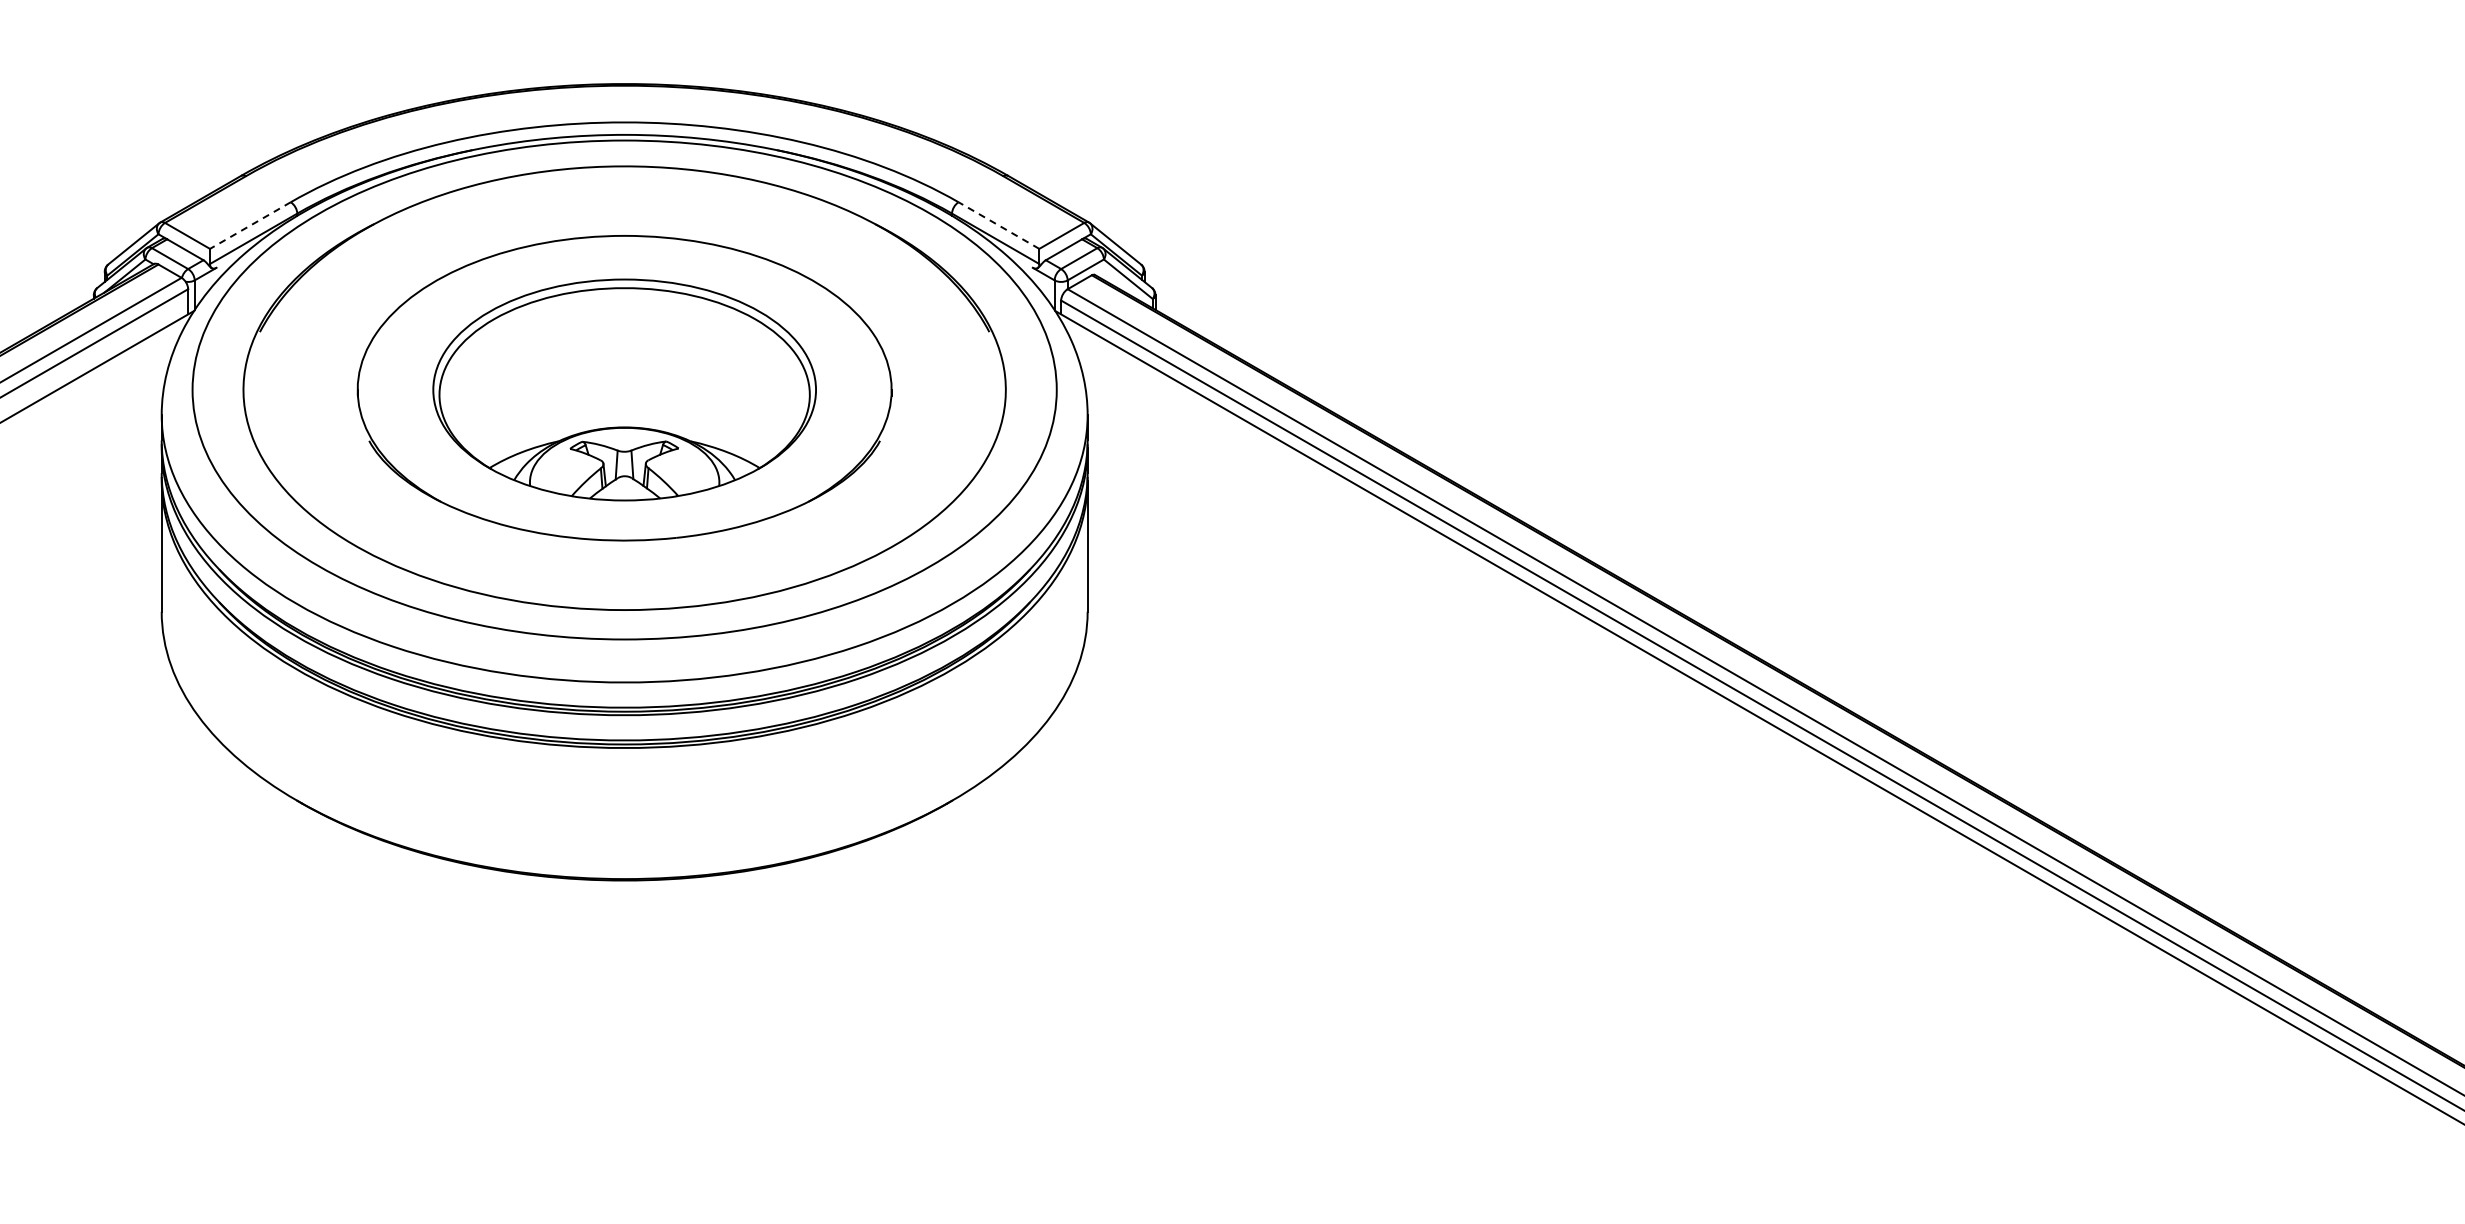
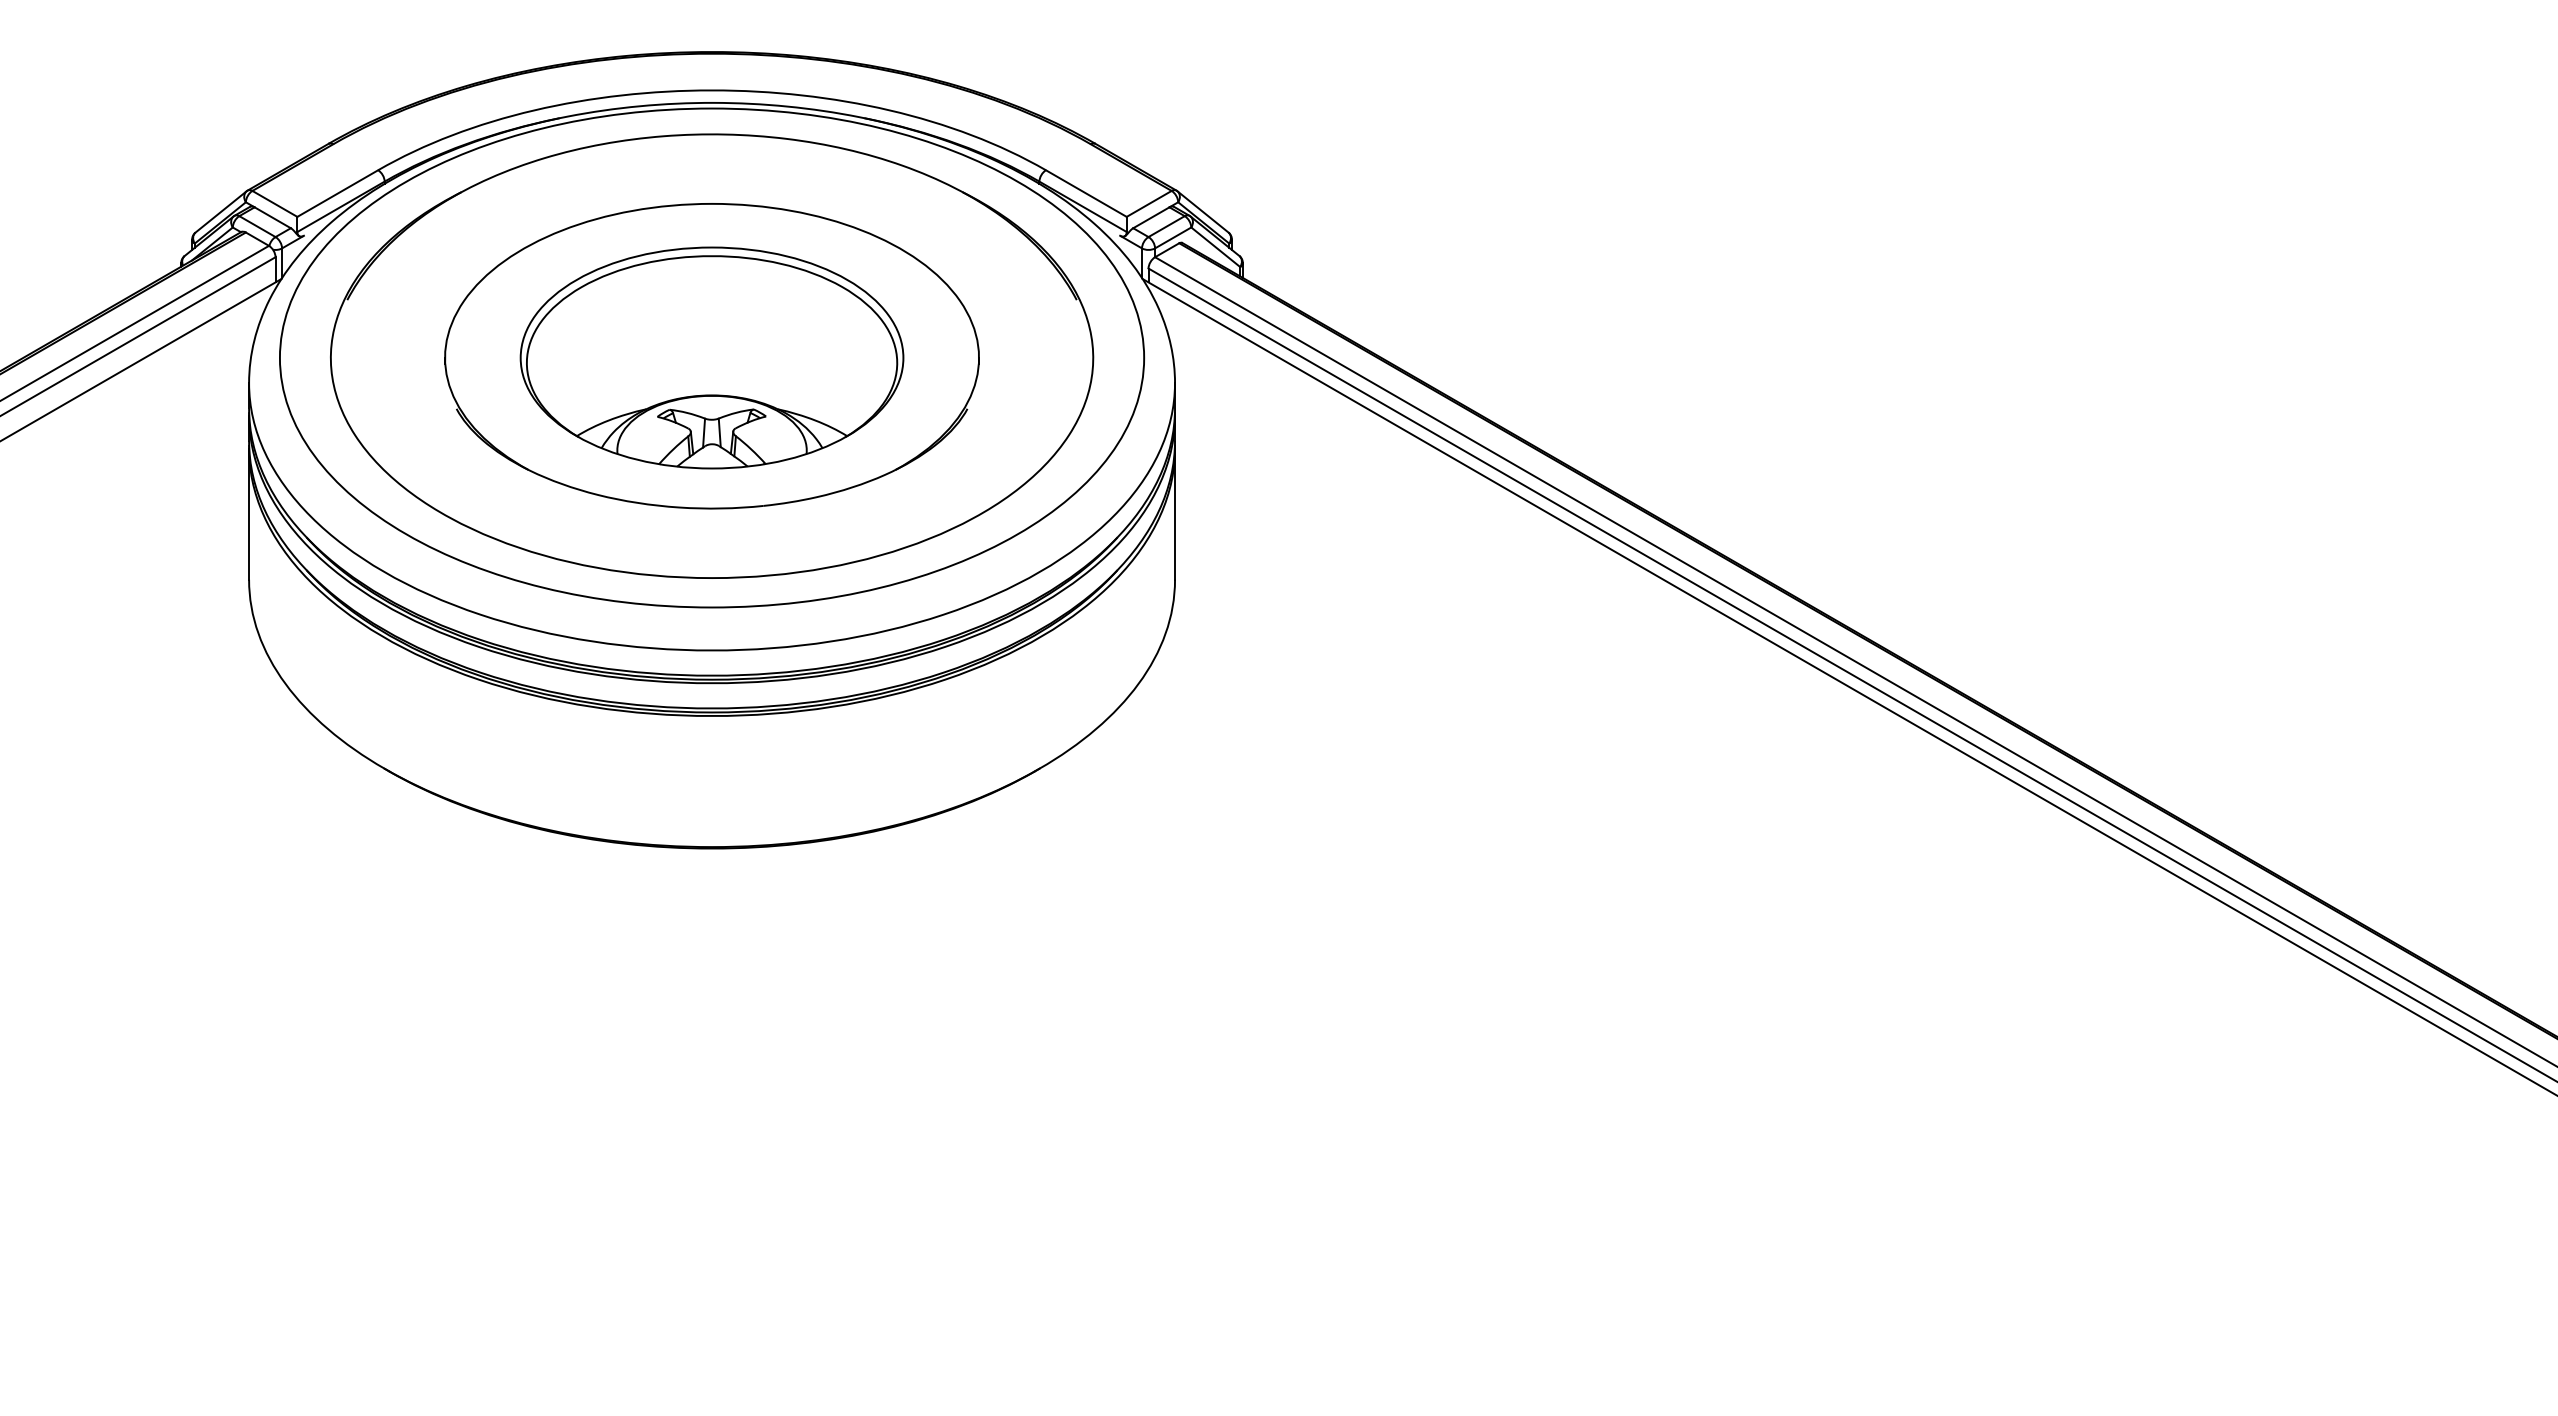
line: (250, 225) -> (337, 193), dashed -> solid
line: (999, 225) -> (1086, 193), dashed -> solid

